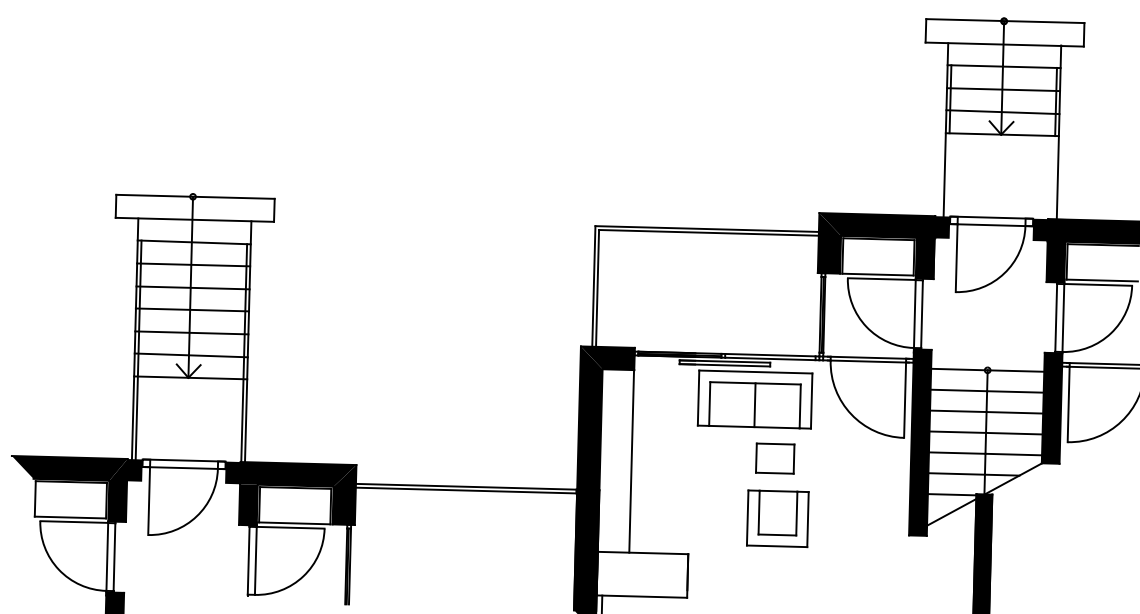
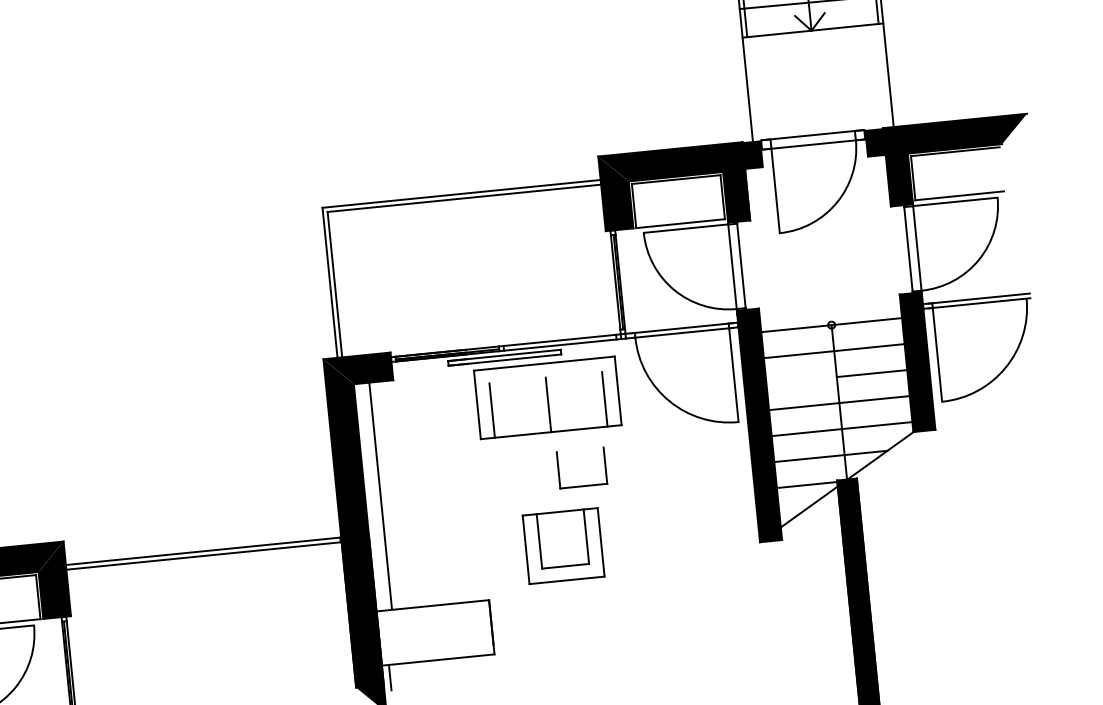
line: (755, 383) -> (545, 377), removed
line: (958, 411) -> (801, 380), removed
line: (775, 443) -> (579, 449), removed
line: (631, 461) -> (380, 495), moved
part: (777, 518) -> (563, 545), moved

